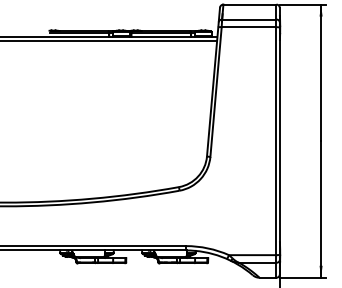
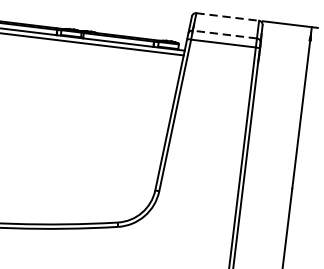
line: (249, 4) -> (227, 16), solid -> dashed
line: (248, 19) -> (223, 34), solid -> dashed

